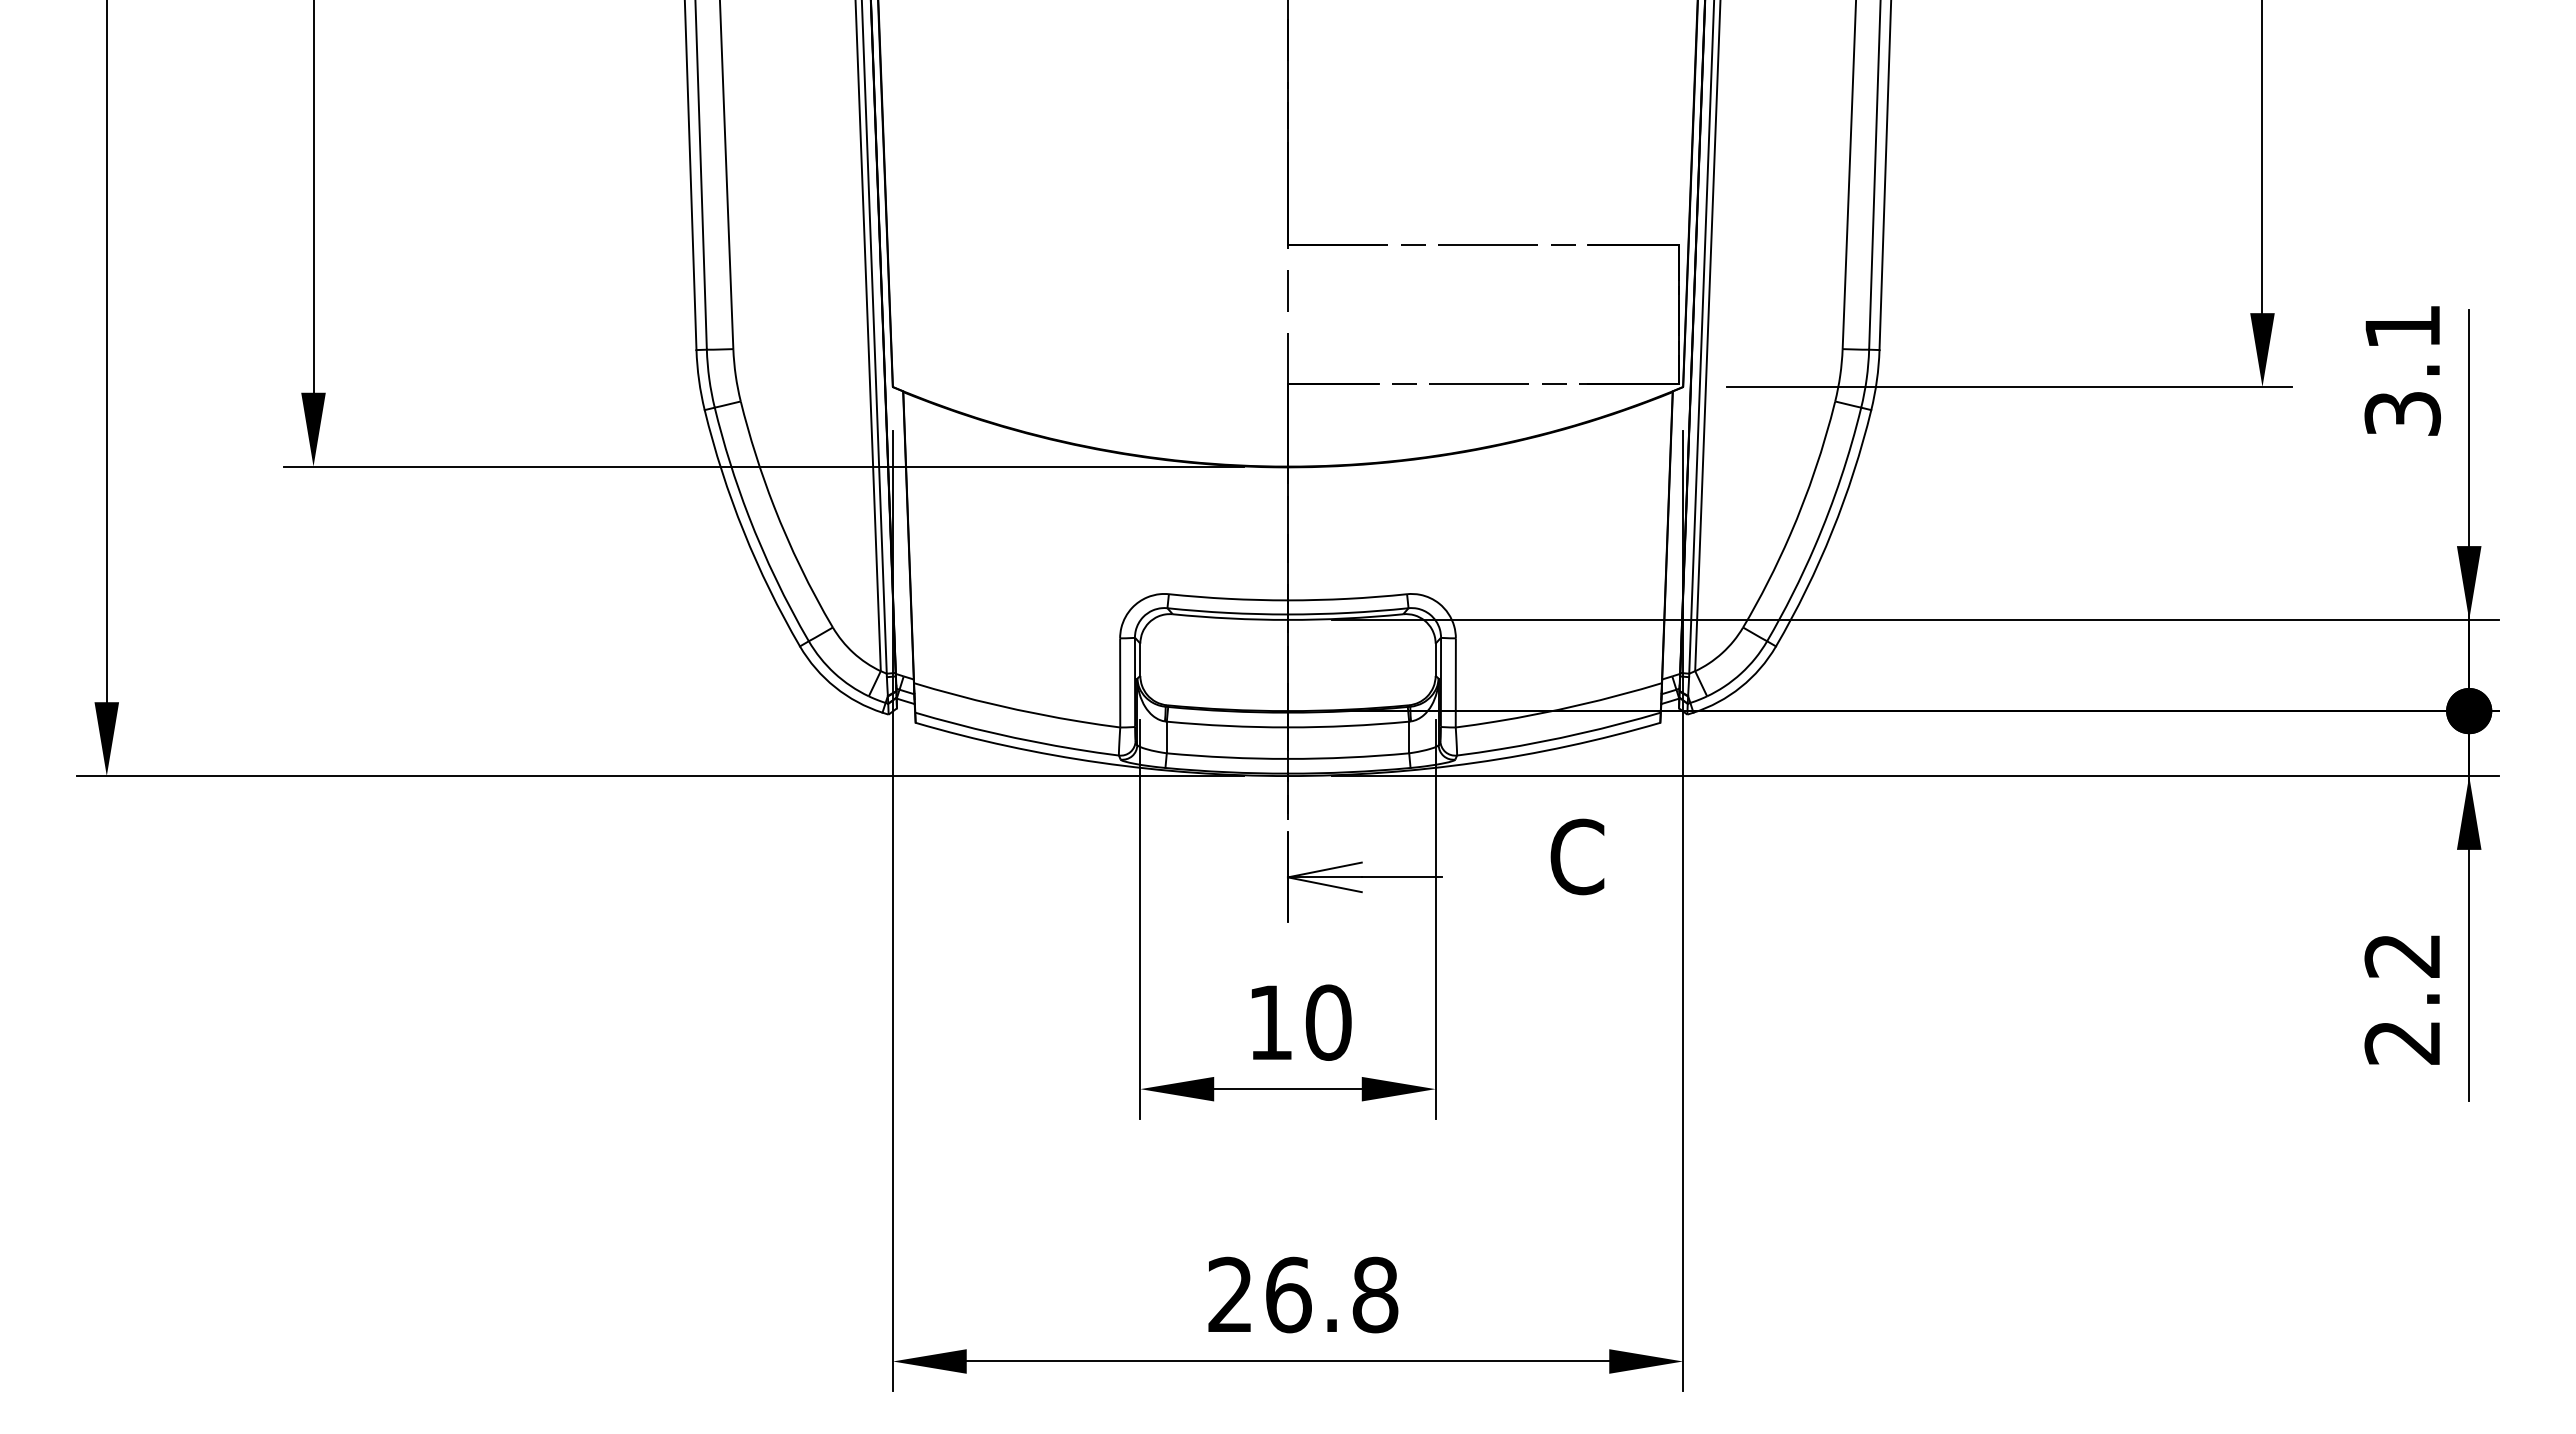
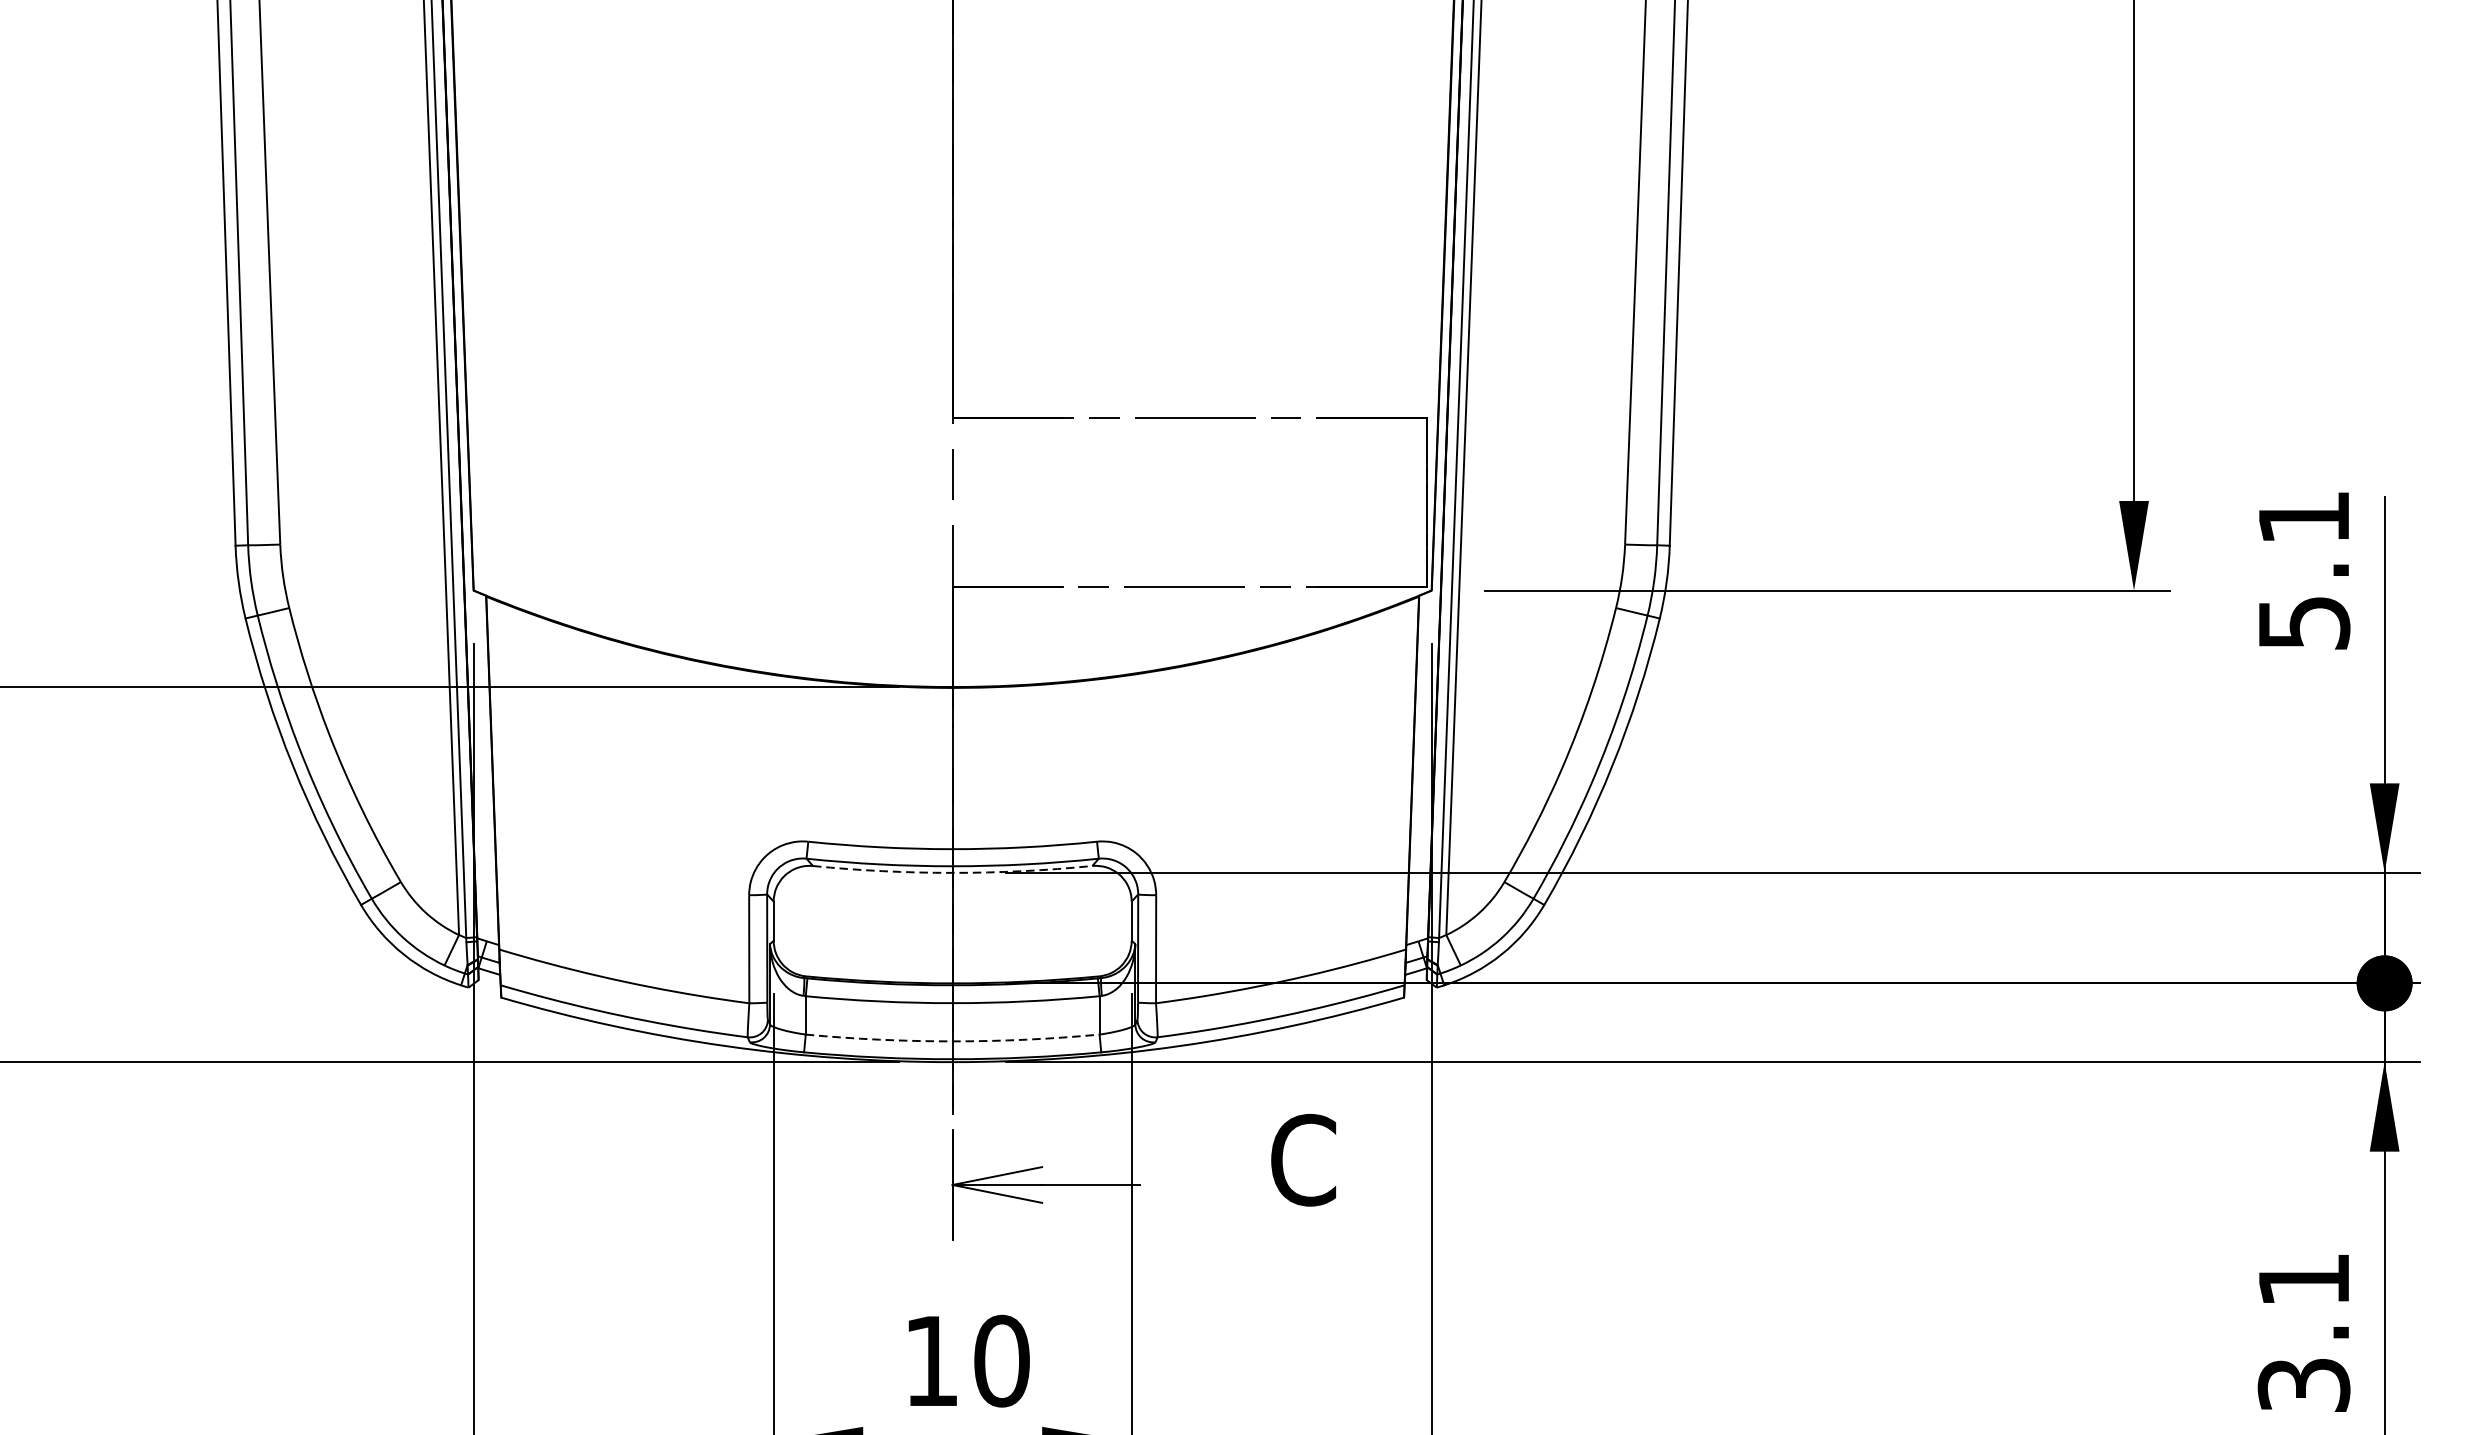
text: (2402, 413) -> (2303, 622), 3.1 -> 5.1
arc: (1288, 619) -> (953, 872), solid -> dashed
arc: (1288, 758) -> (953, 1040), solid -> dashed
text: (2402, 999) -> (2303, 1333), 2.2 -> 3.1

